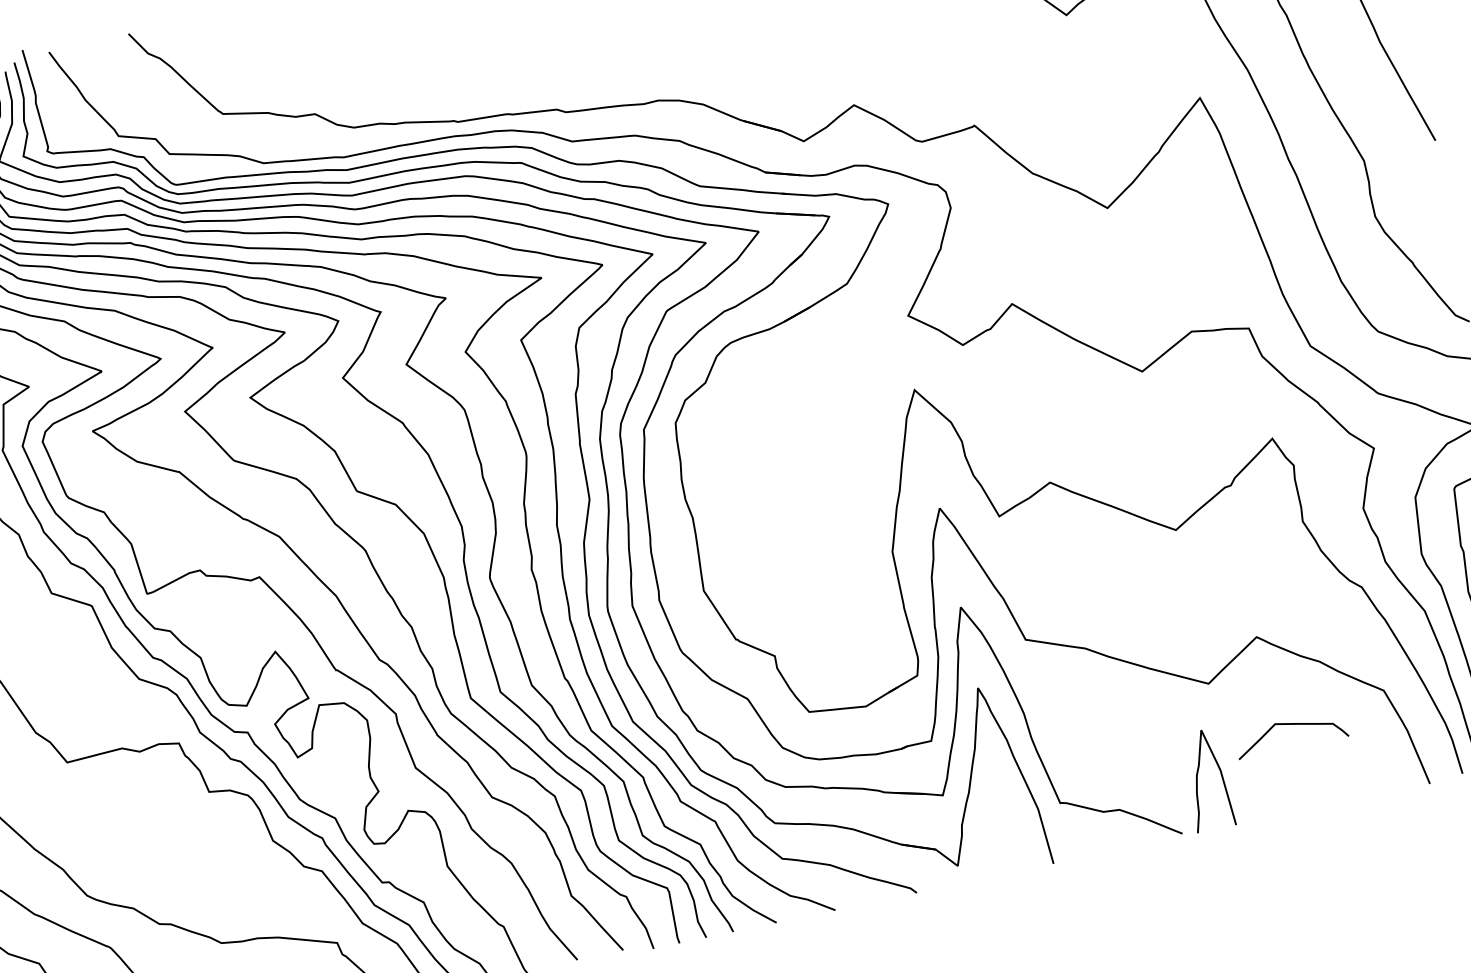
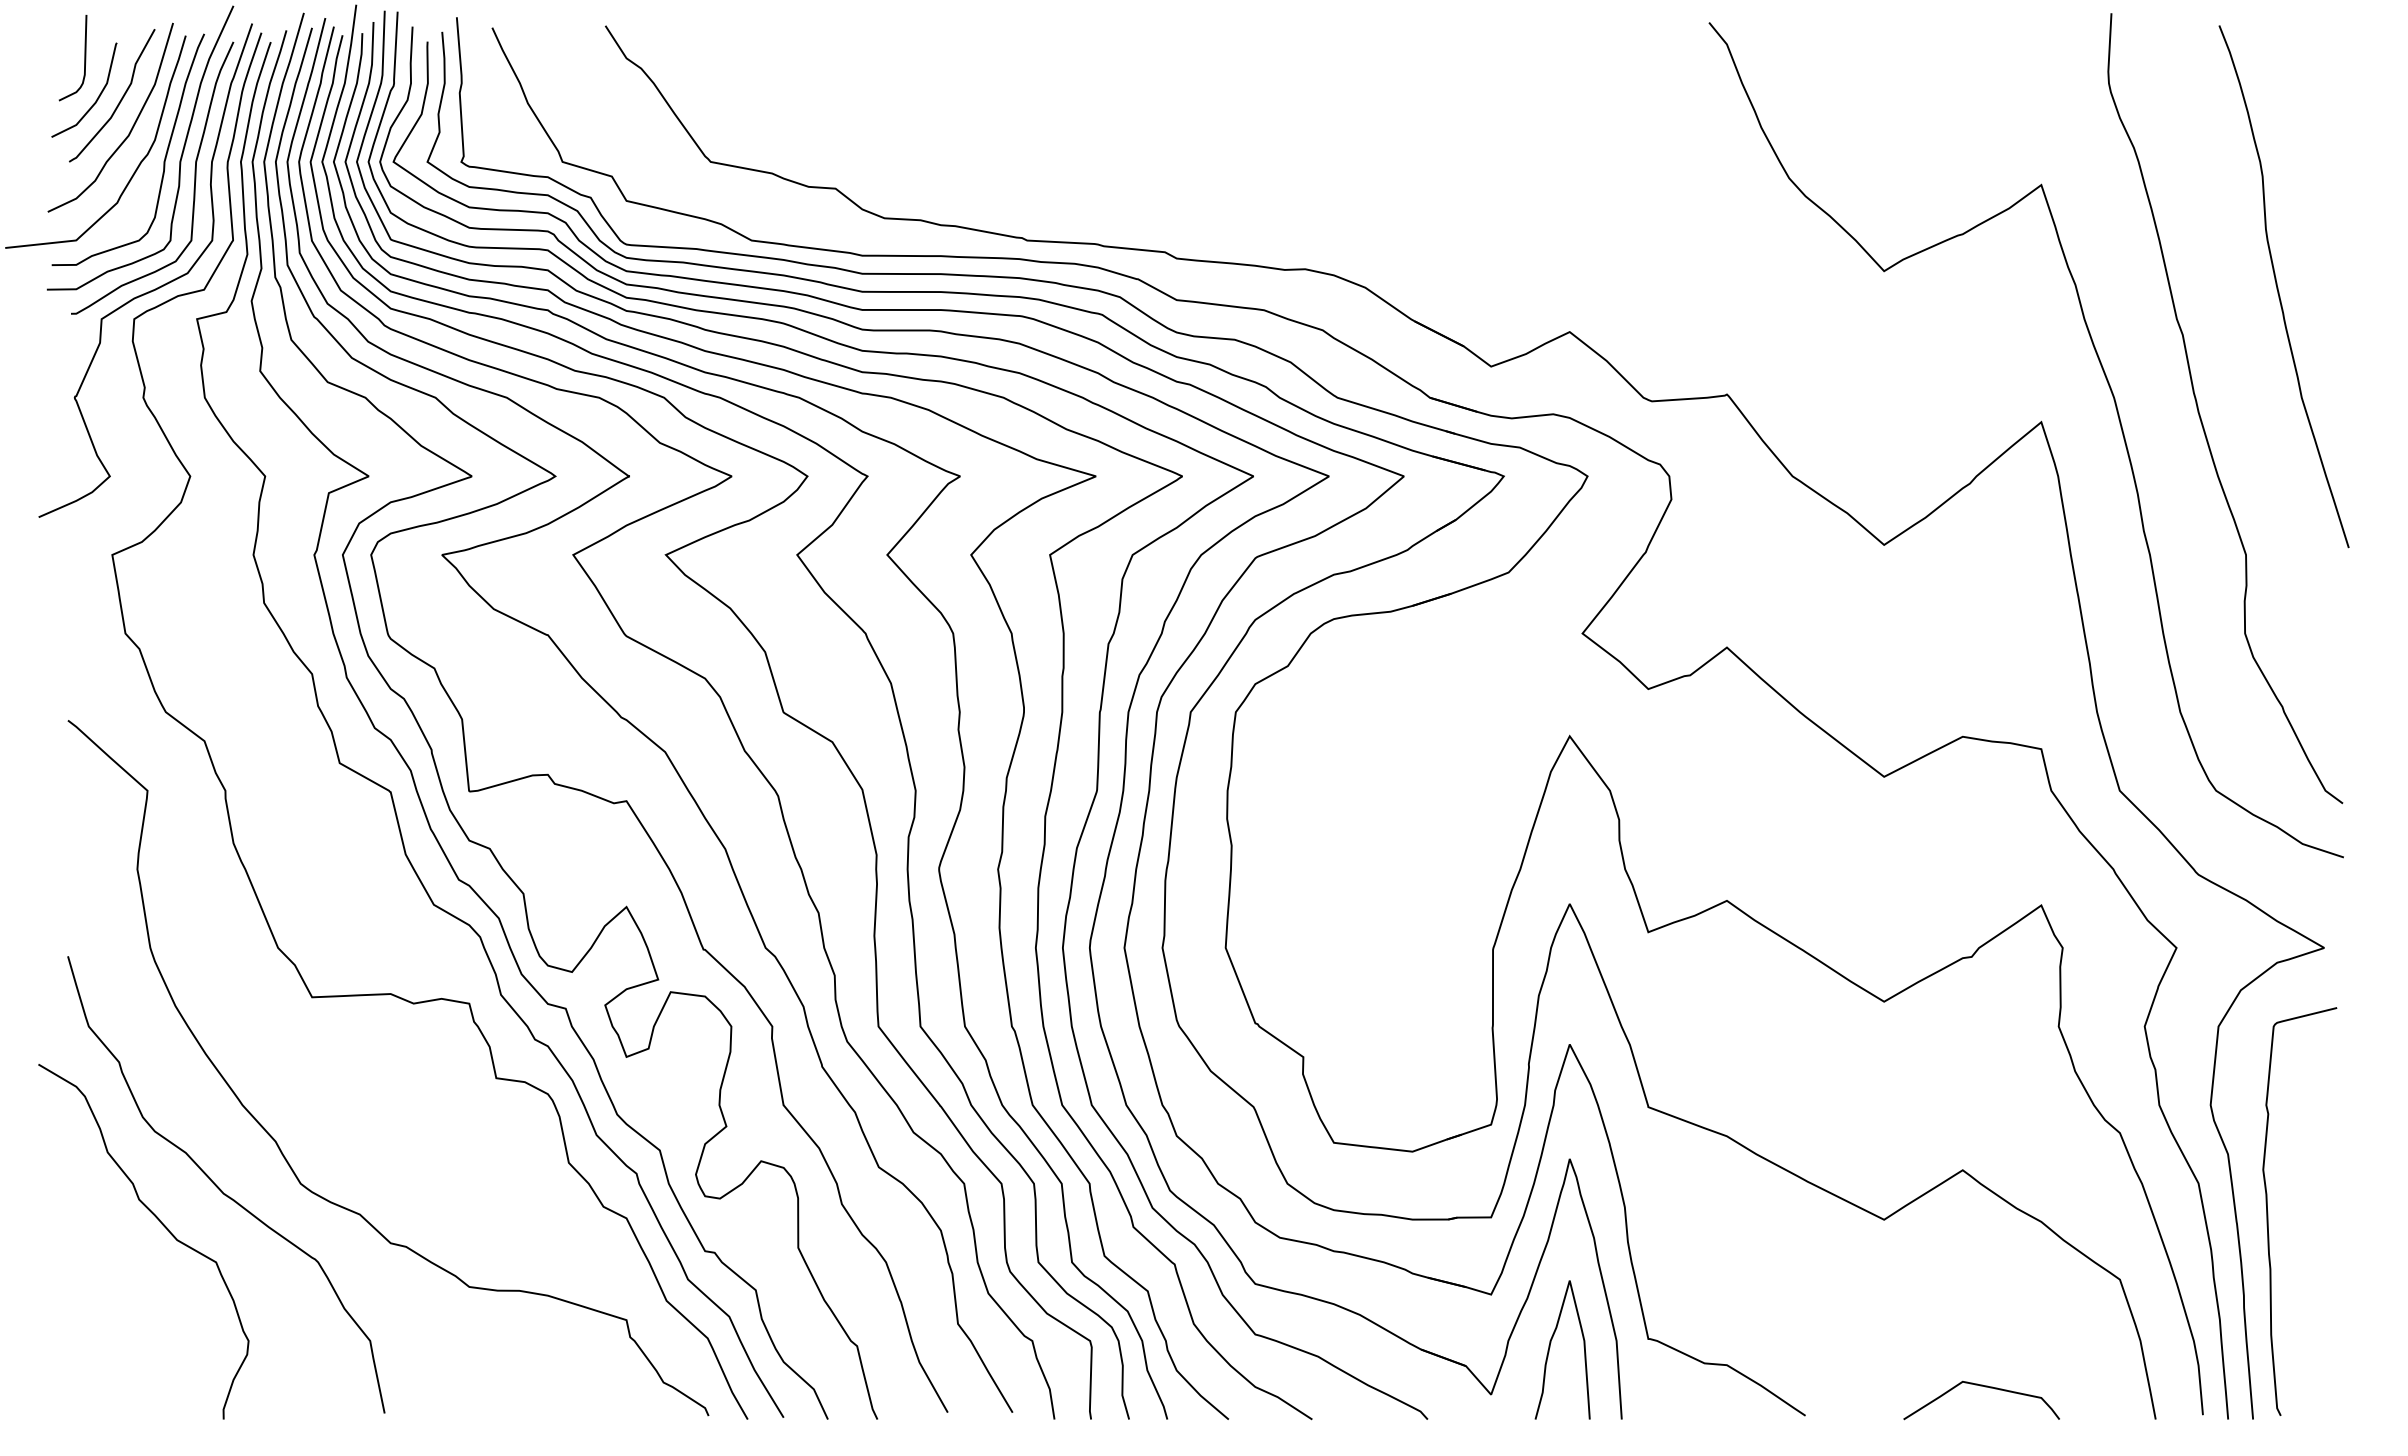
curve: (1292, 724) -> (1985, 1387), moved
curve: (1197, 780) -> (1550, 1347), moved

